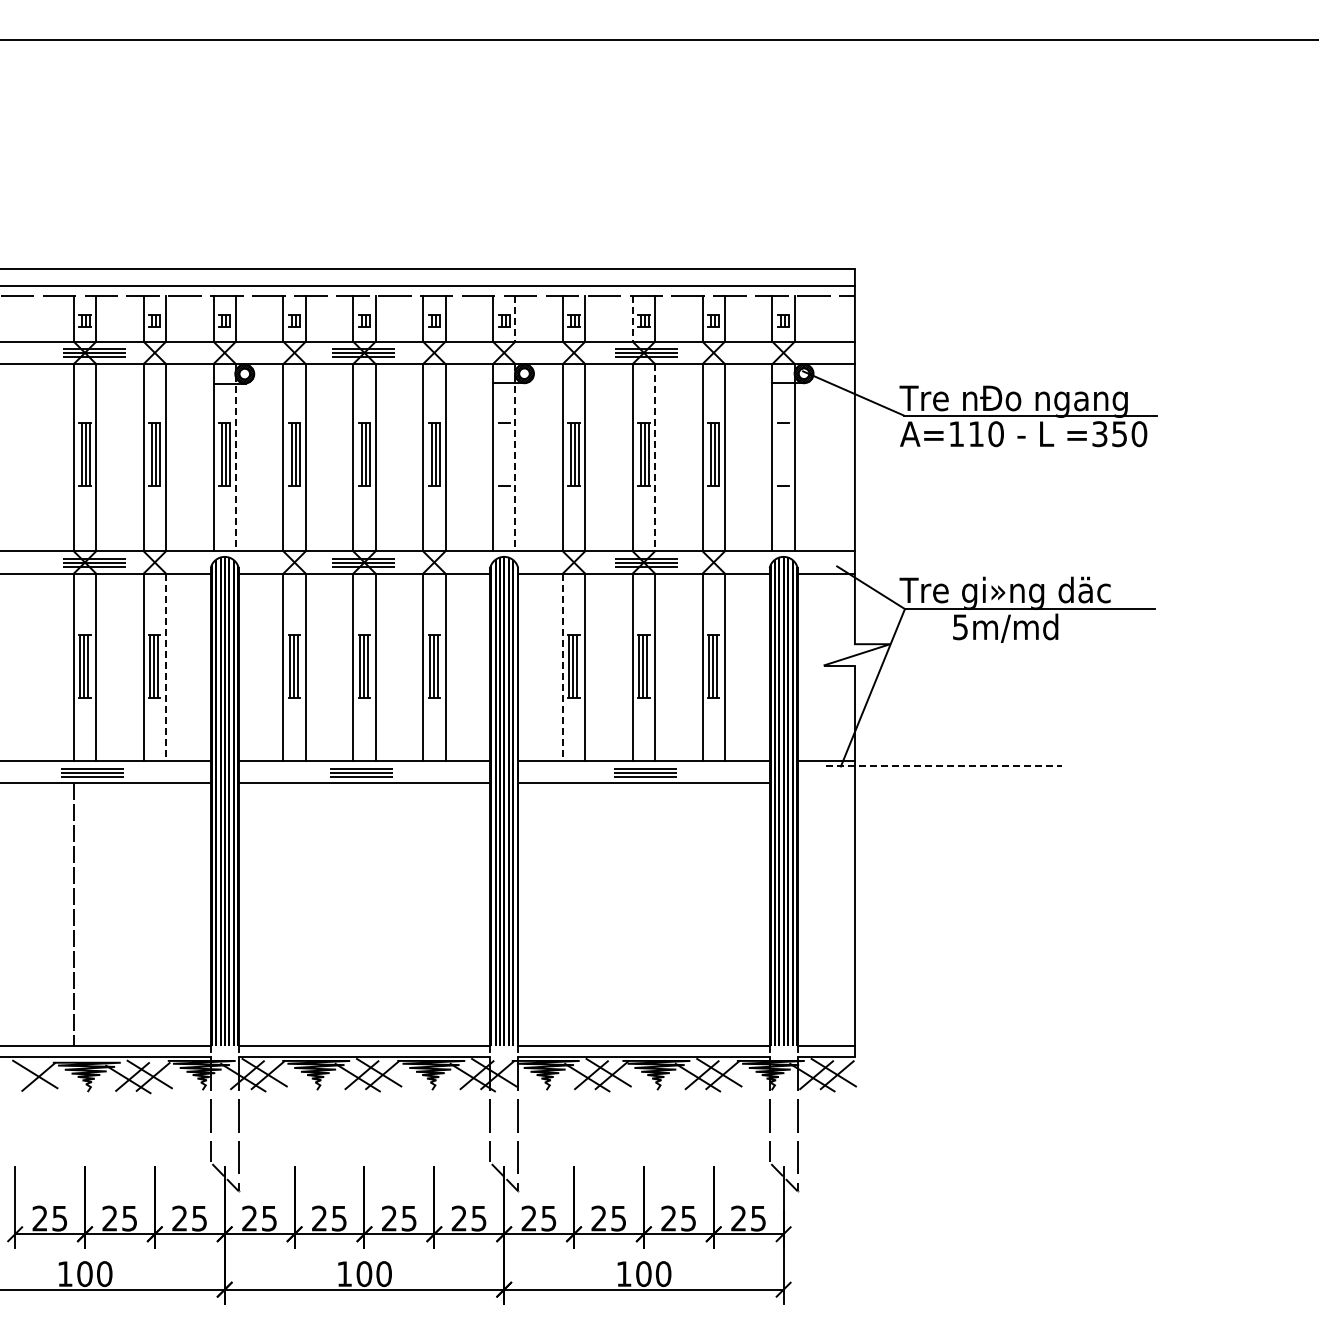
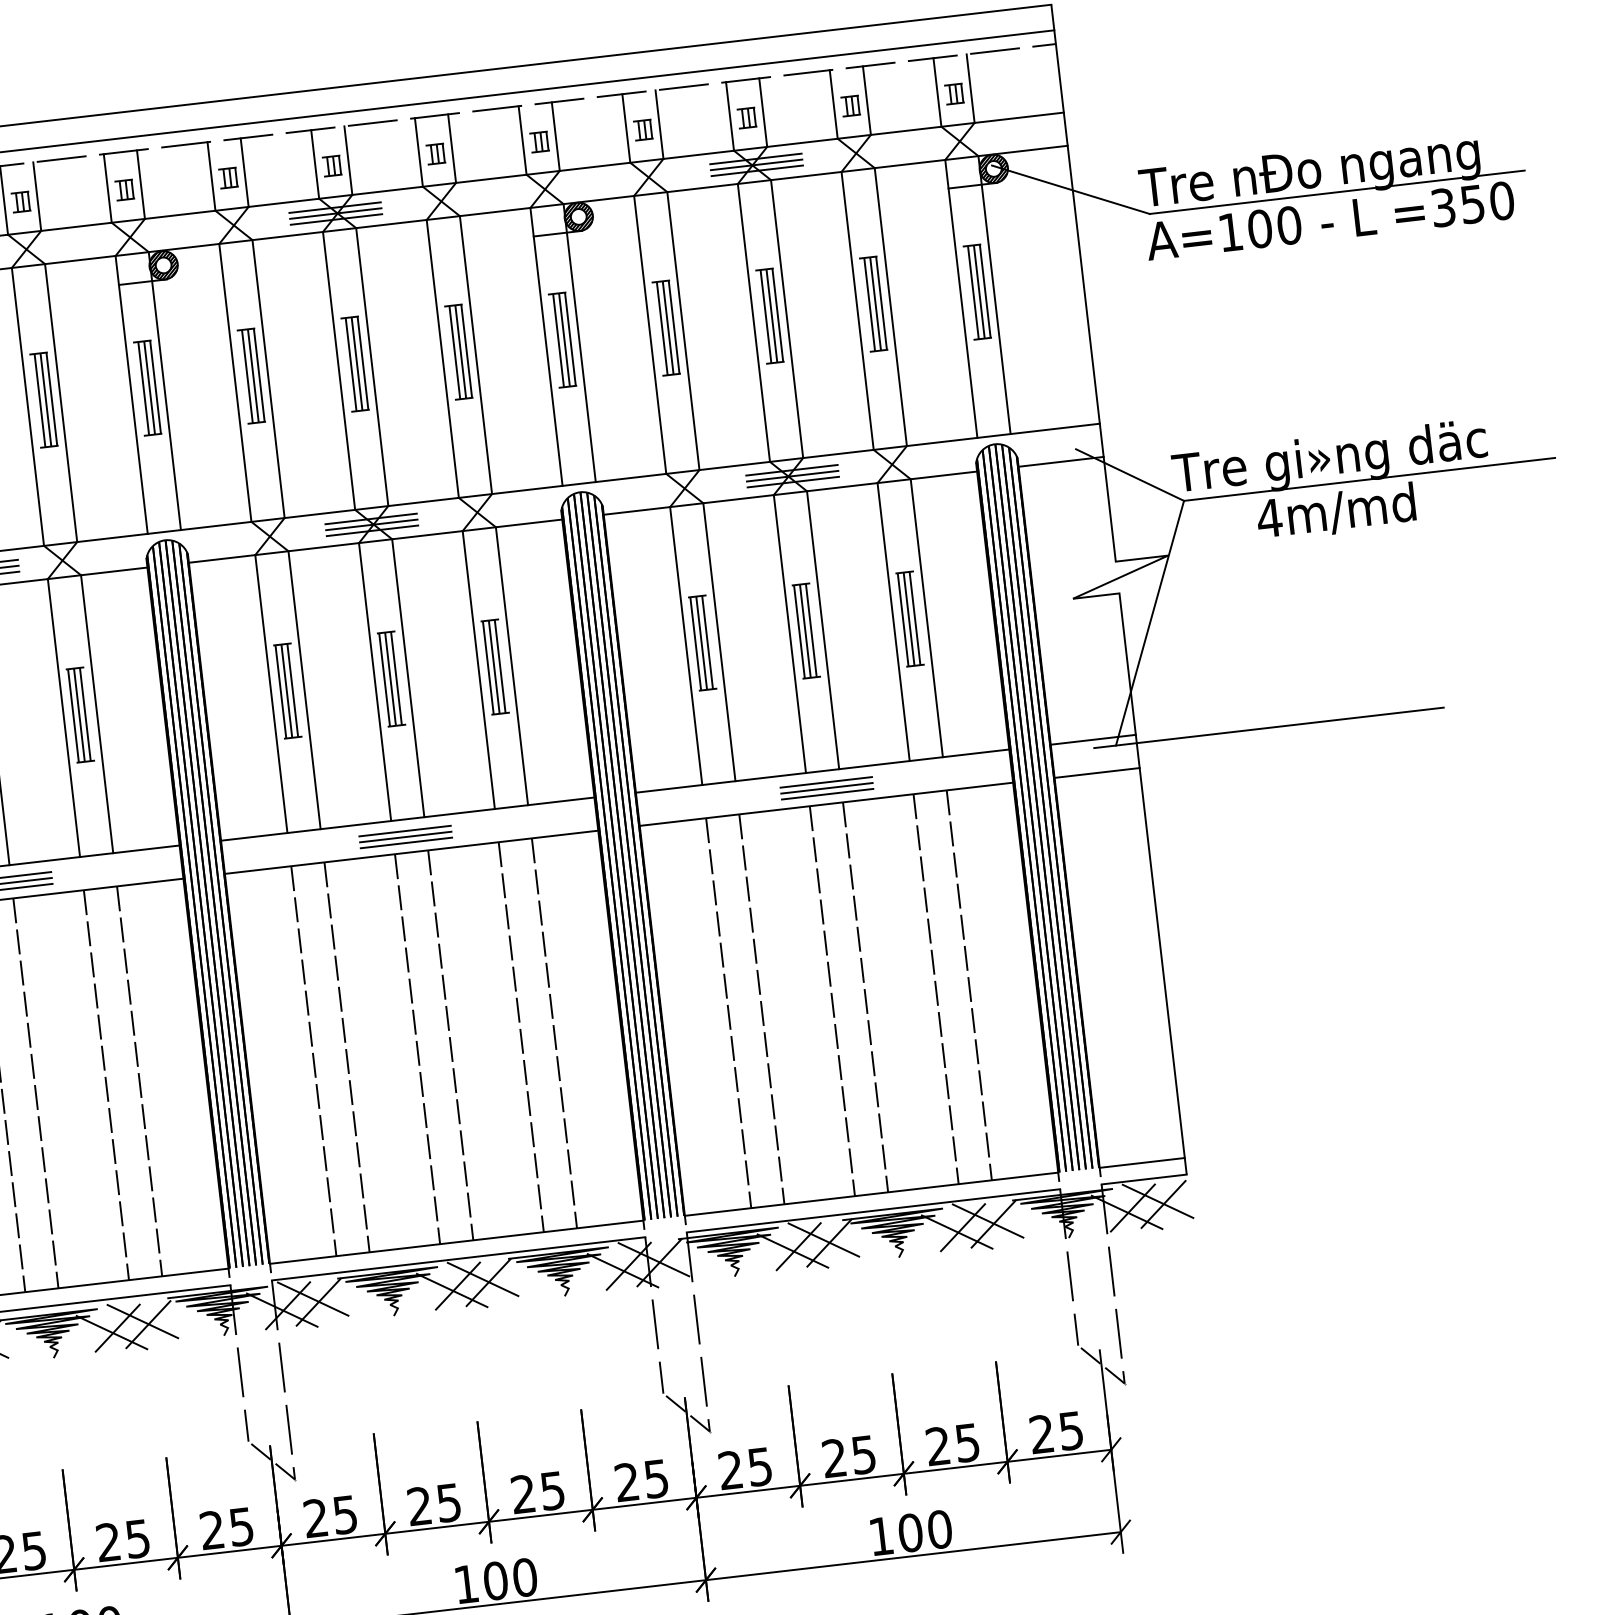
line: (515, 319) -> (556, 137), dashed -> solid
line: (632, 319) -> (729, 117), dashed -> solid
text: (976, 434) -> (1260, 229), A=110 -> A=100
hatch: (505, 454) -> (564, 340), added
hatch: (784, 454) -> (978, 292), added
line: (235, 457) -> (164, 390), dashed -> solid
line: (515, 457) -> (579, 342), dashed -> solid
line: (655, 457) -> (787, 318), dashed -> solid
text: (960, 627) -> (1269, 518), 5m/md -> 4m/md
line: (166, 667) -> (97, 714), dashed -> solid
line: (562, 667) -> (685, 646), dashed -> solid
line: (943, 766) -> (1268, 727), dashed -> solid
line: (825, 783) -> (1096, 773), added
line: (96, 914) -> (36, 1093), added
line: (143, 914) -> (106, 1085), added
line: (166, 914) -> (140, 1081), added
line: (283, 914) -> (313, 1061), added
line: (305, 914) -> (346, 1057), added
line: (353, 914) -> (417, 1049), added
line: (375, 914) -> (450, 1045), added
line: (423, 914) -> (521, 1037), added
line: (445, 914) -> (554, 1033), added
line: (562, 914) -> (728, 1013), added
line: (585, 914) -> (762, 1009), added
line: (632, 914) -> (832, 1001), added
line: (655, 914) -> (866, 997), added
line: (702, 914) -> (935, 989), added
line: (724, 914) -> (968, 985), added

